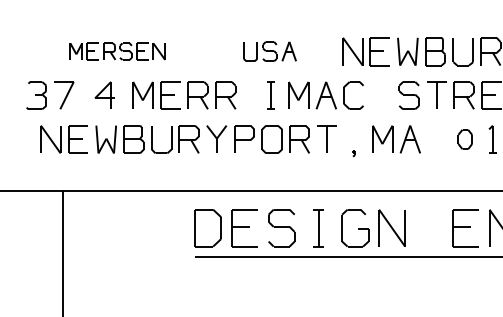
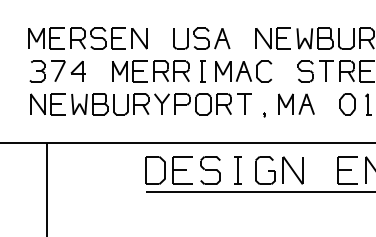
part: (116, 51) -> (87, 38), size x1.67
part: (269, 51) -> (201, 38), size x1.43
part: (50, 95) -> (47, 71), moved
part: (183, 95) -> (150, 71), moved
part: (464, 139) -> (347, 104), size x1.43

